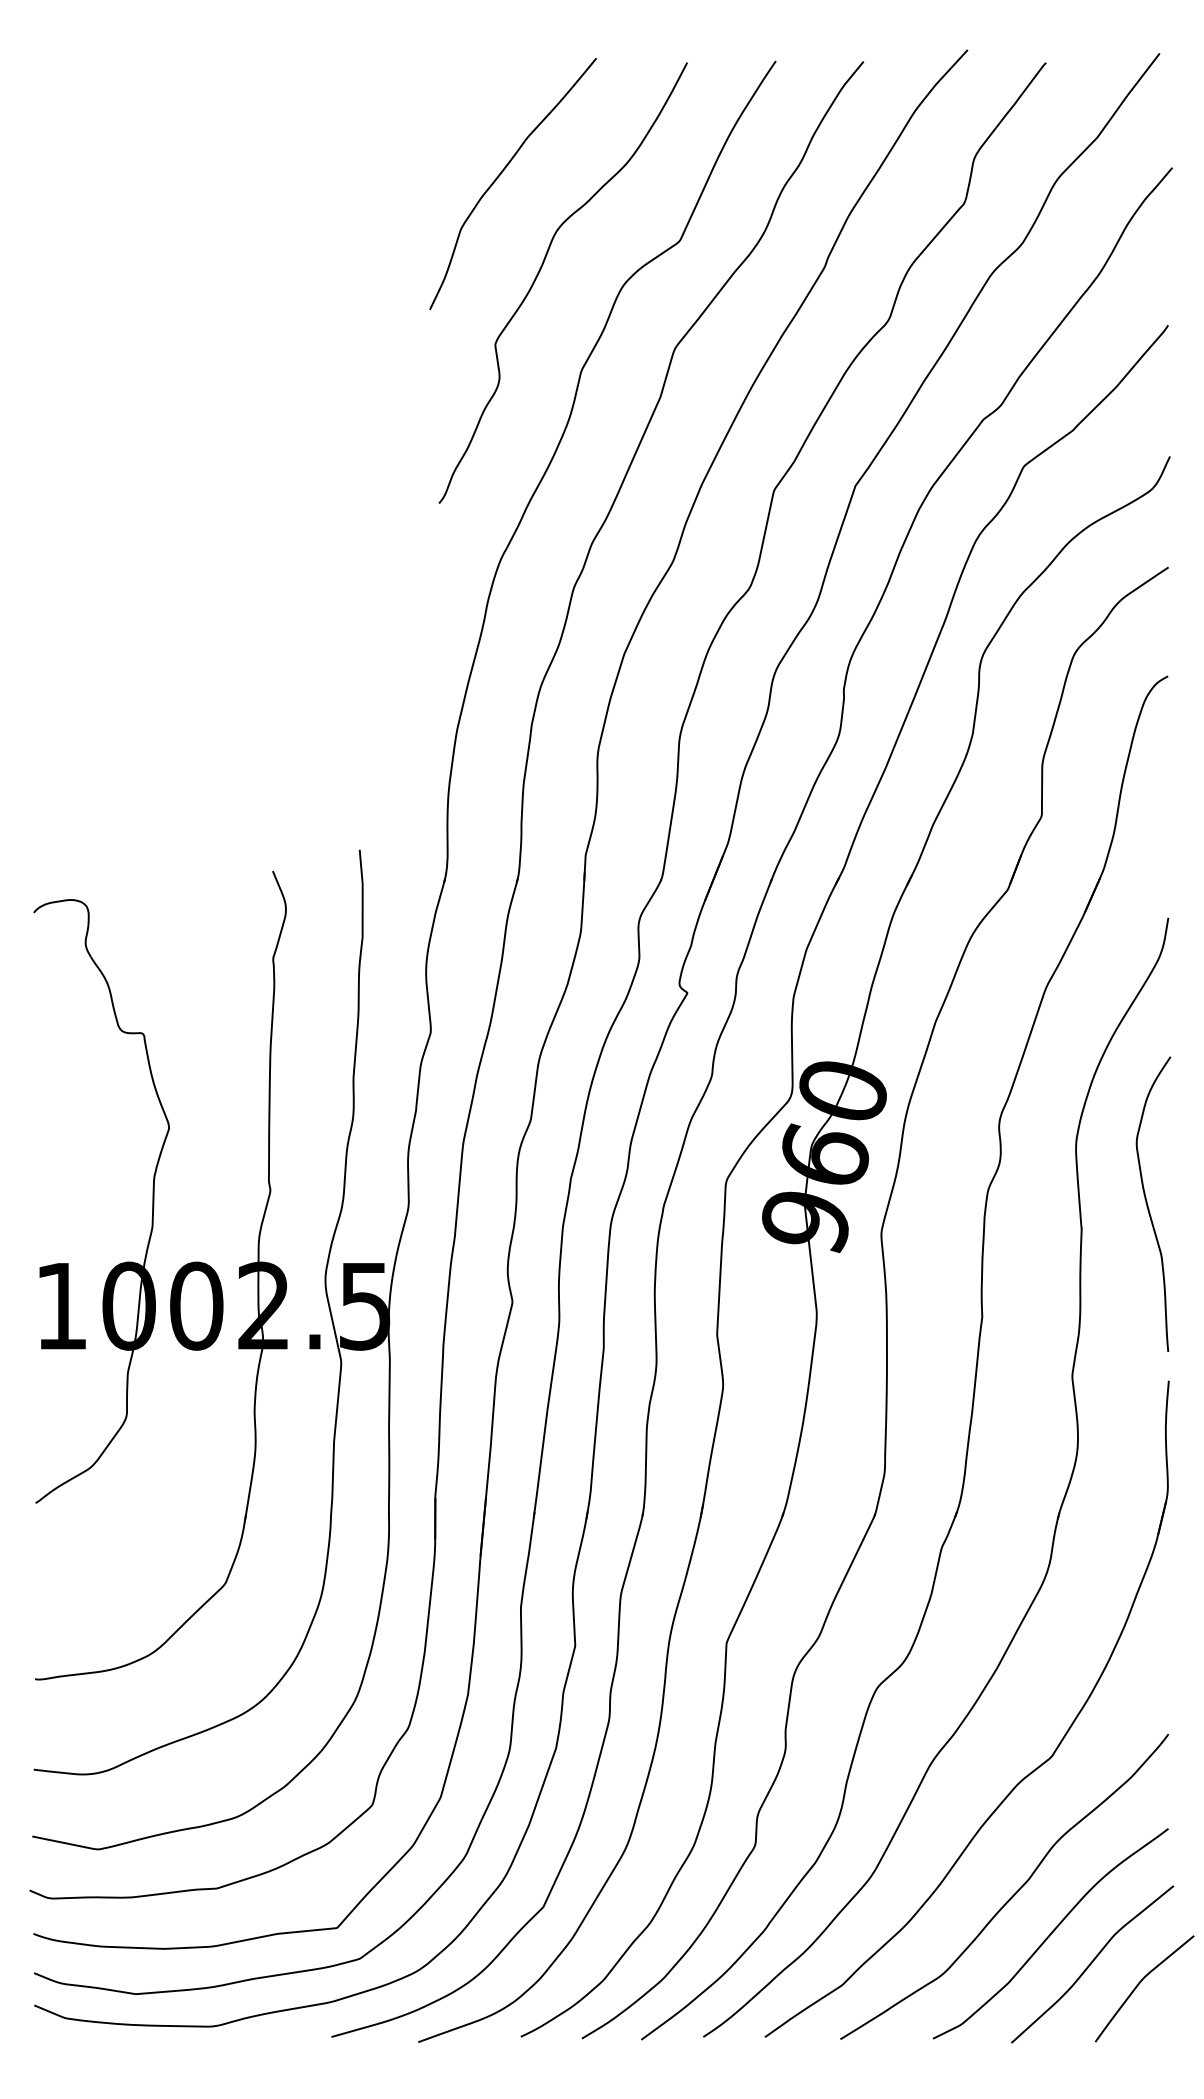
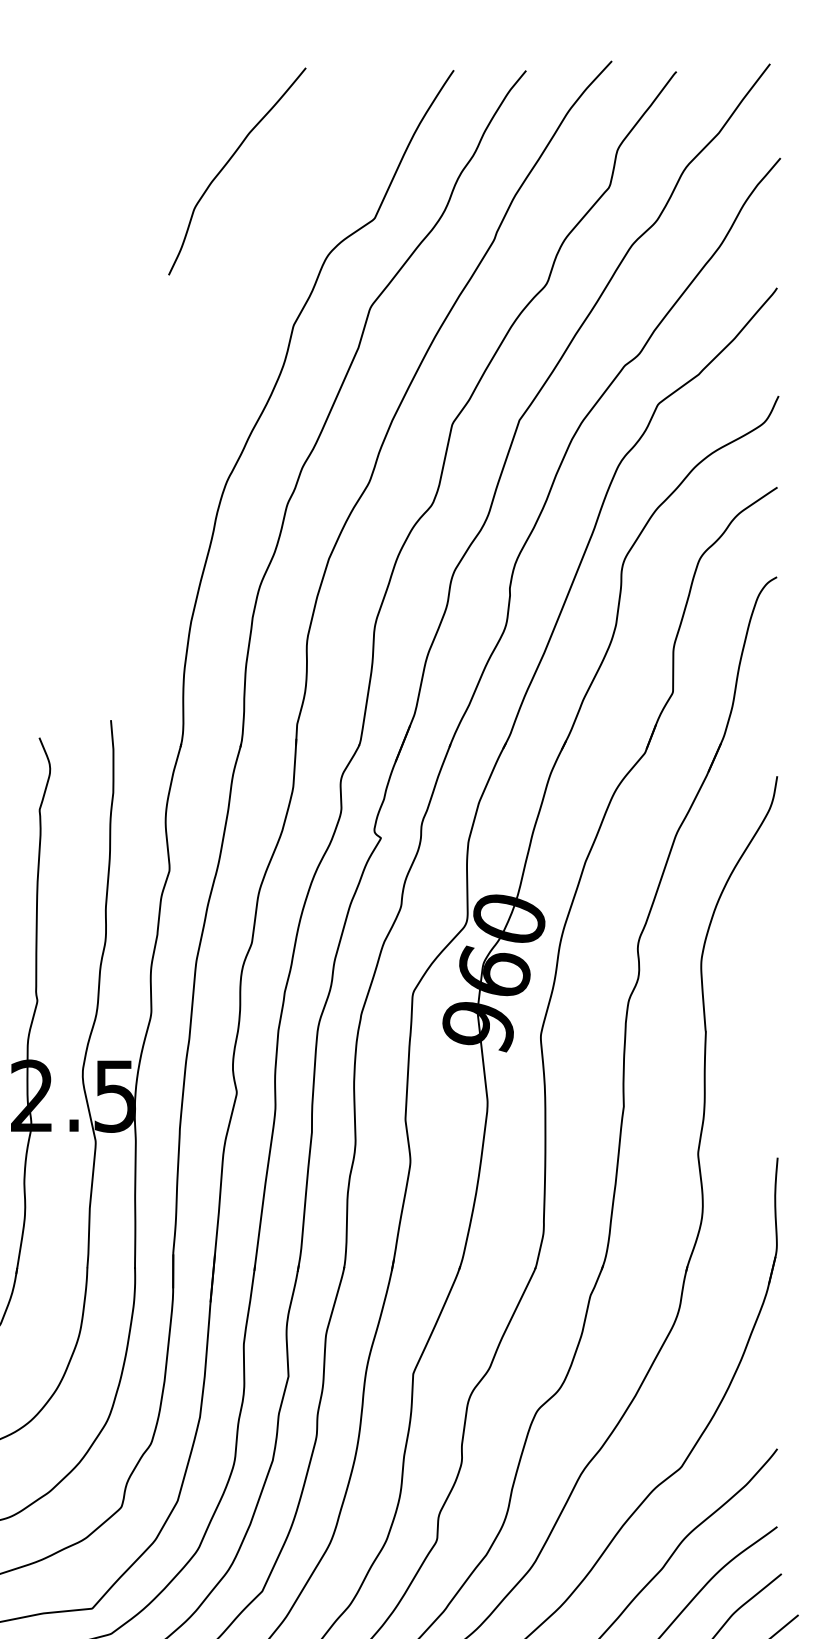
curve: (540, 271) -> (259, 243), removed
curve: (1148, 1205) -> (760, 1013), removed

